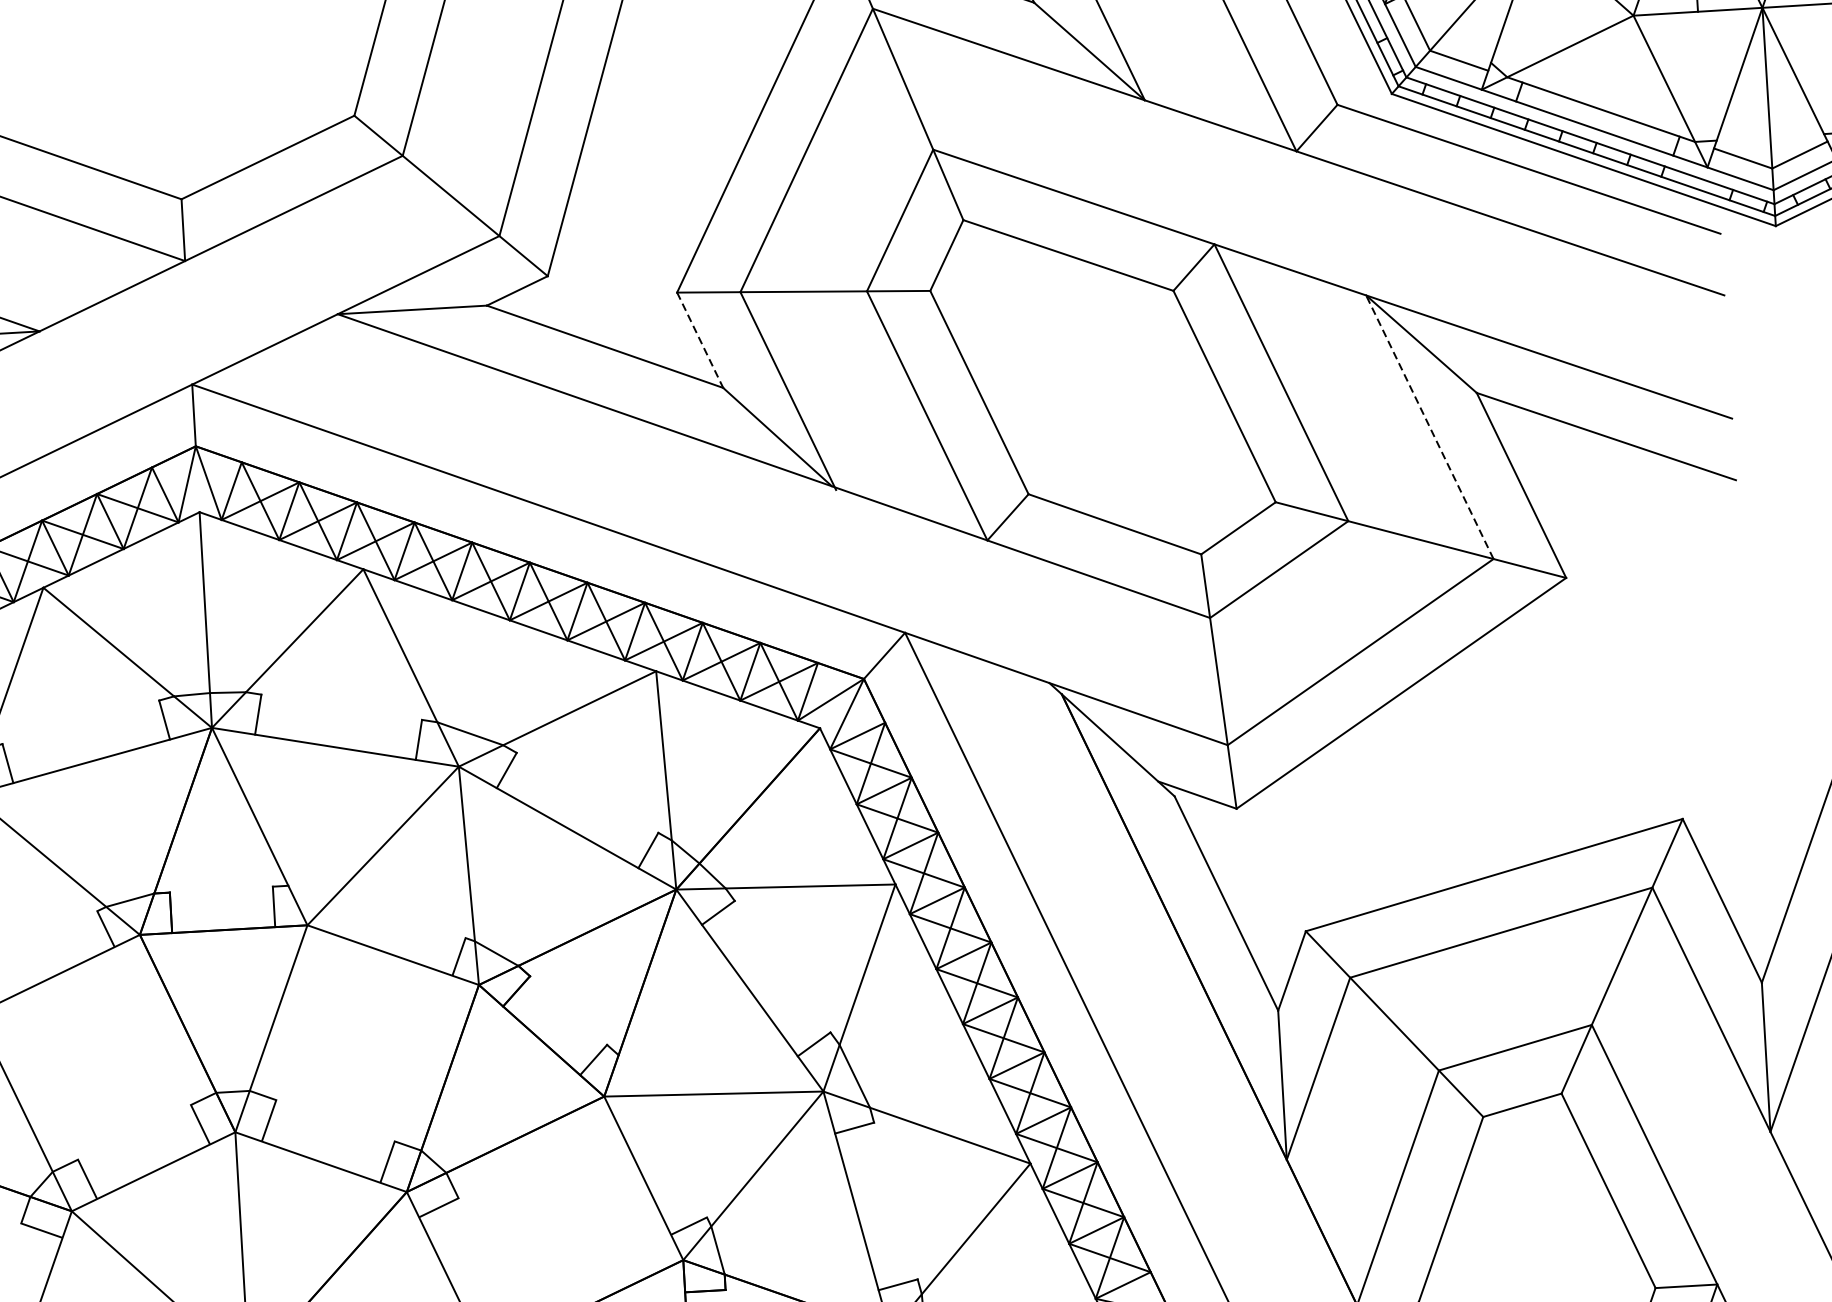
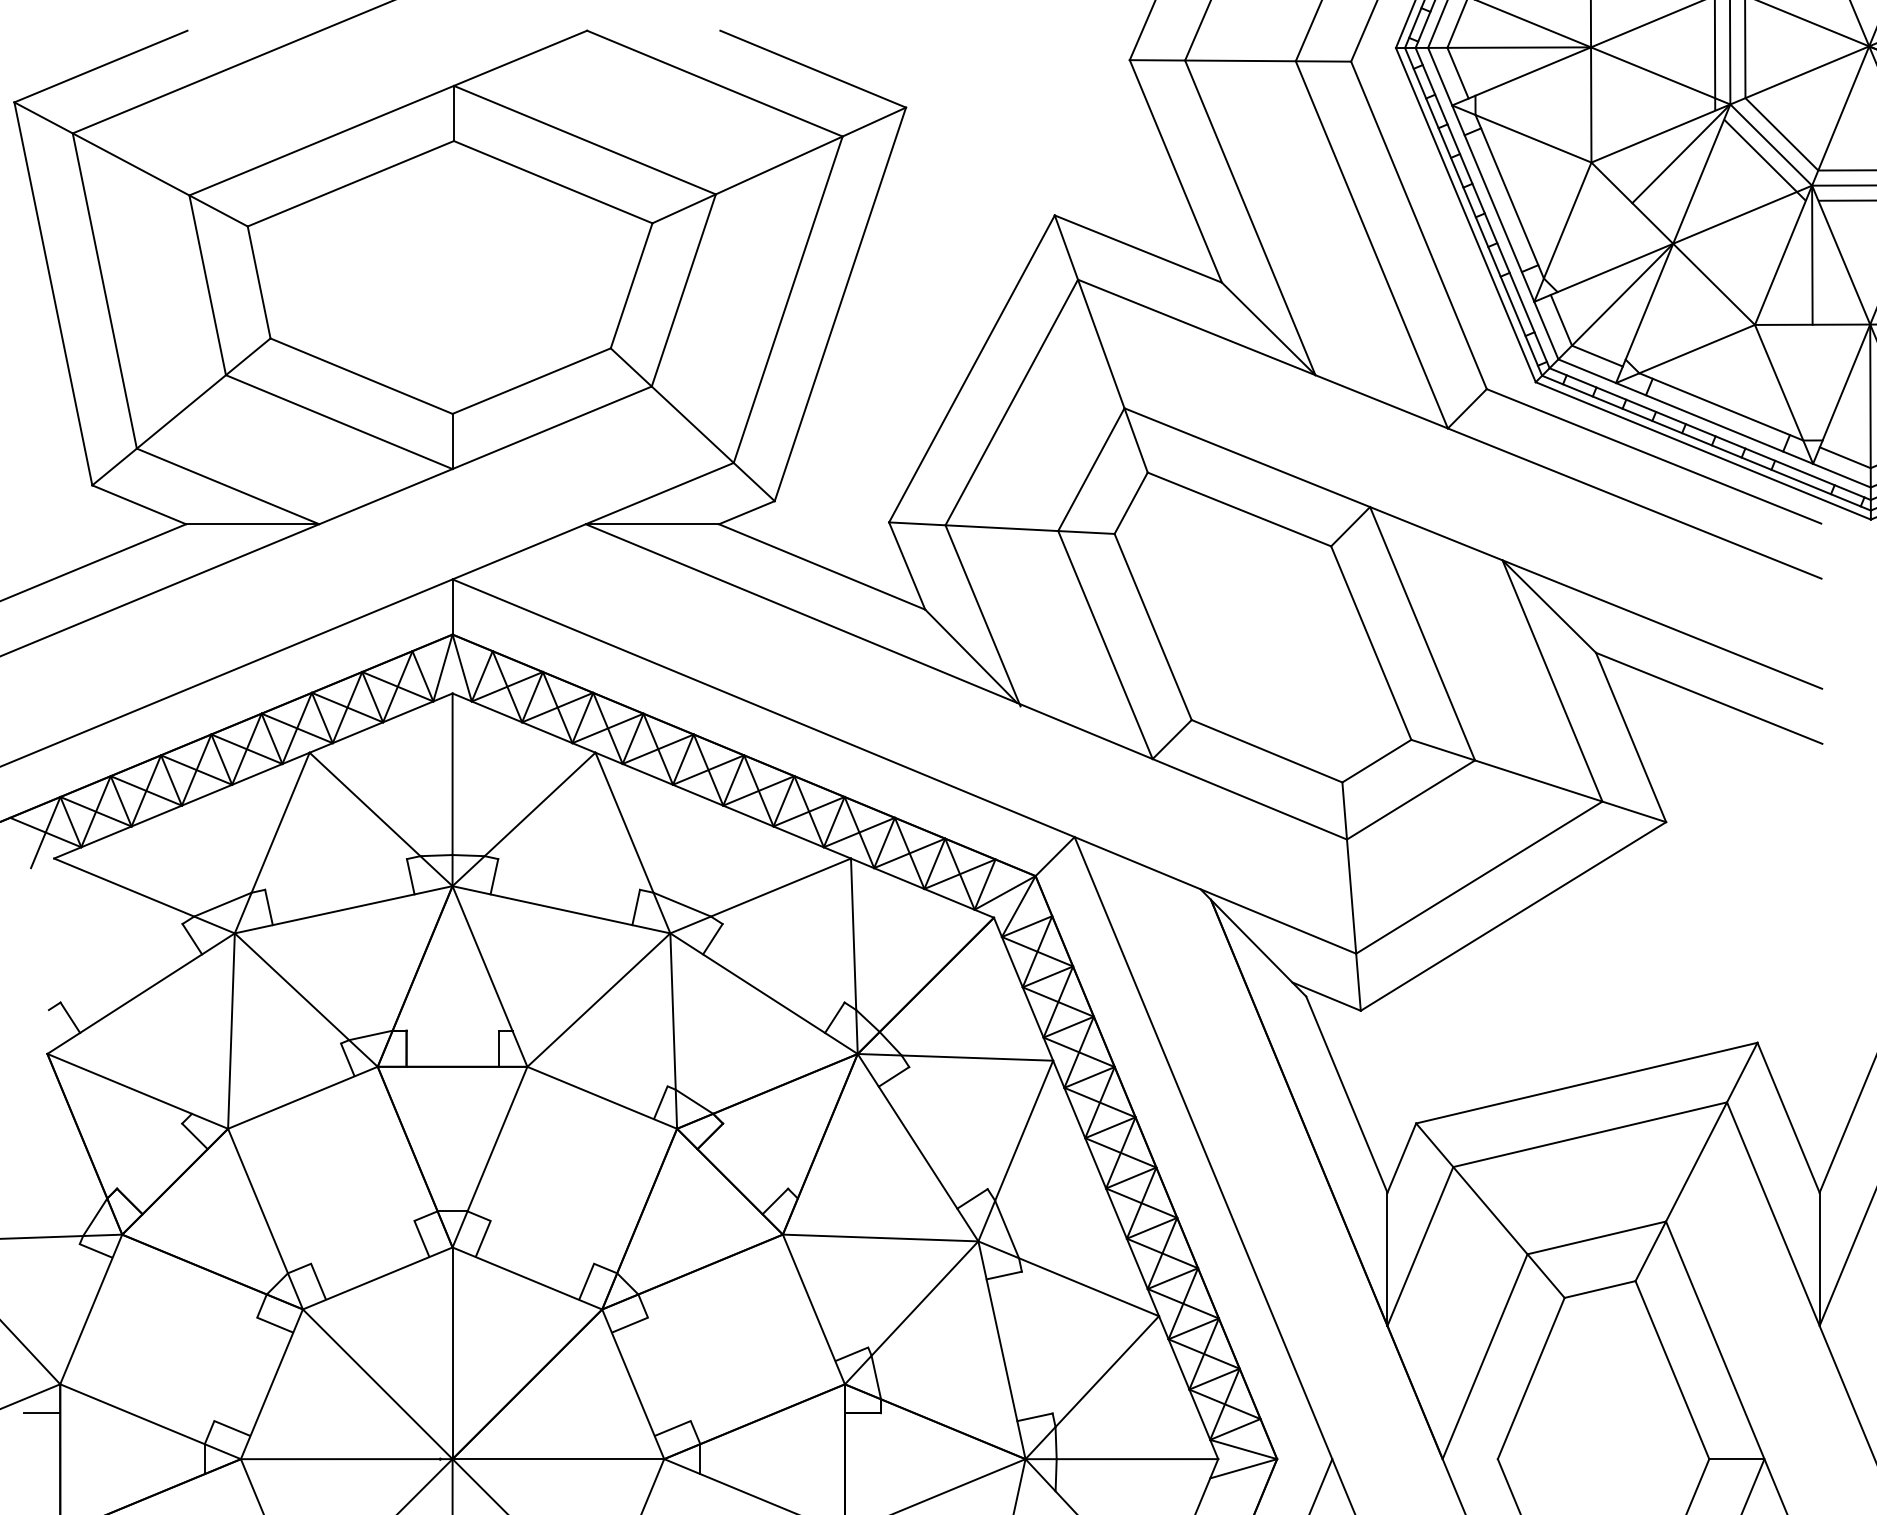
line: (700, 340) -> (907, 566), dashed -> solid
line: (1429, 426) -> (1552, 680), dashed -> solid

